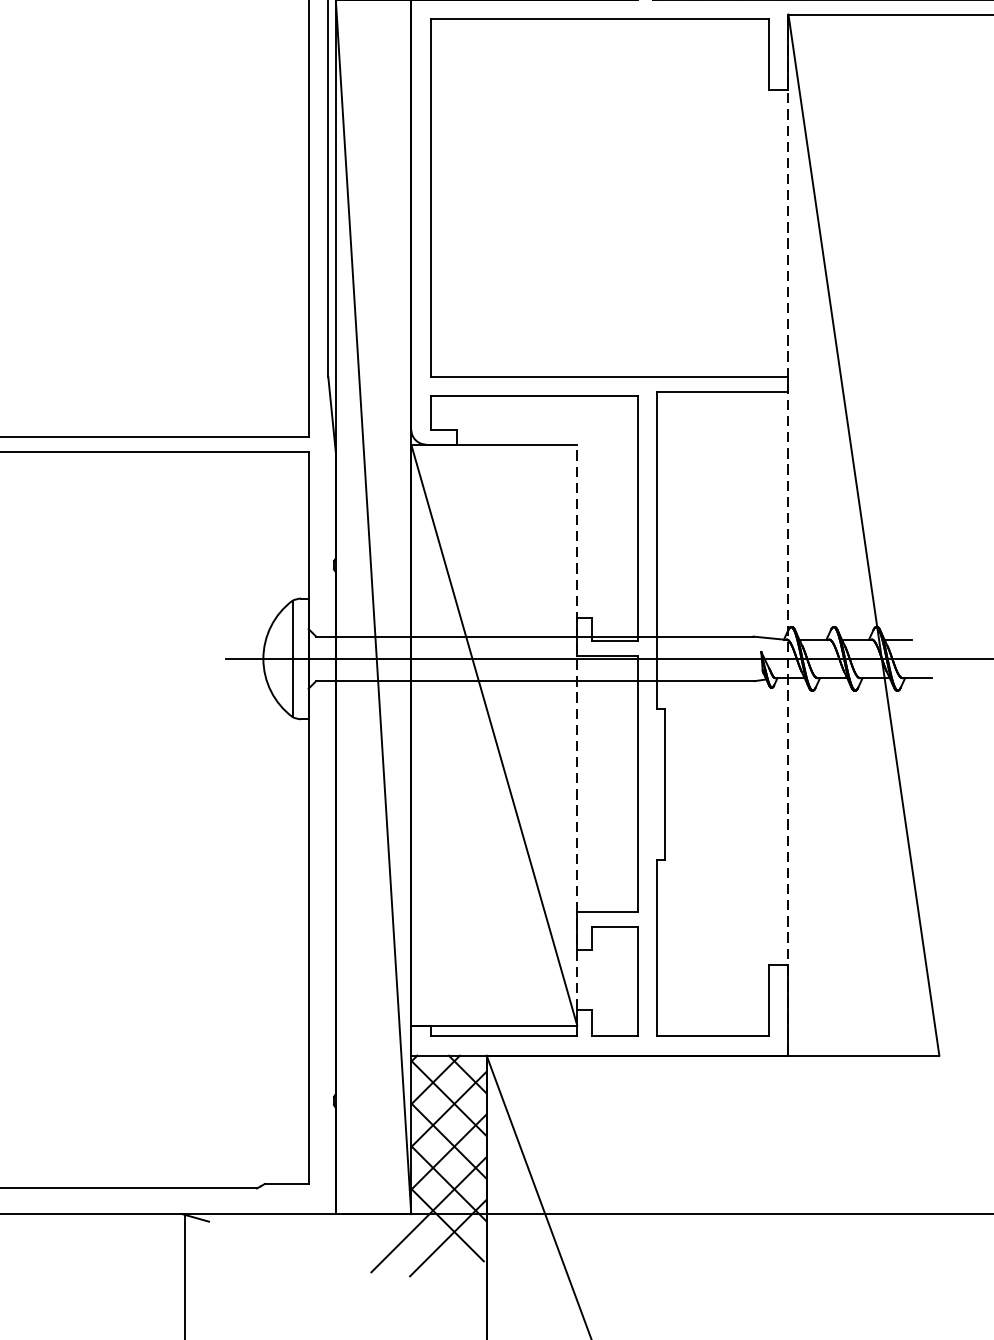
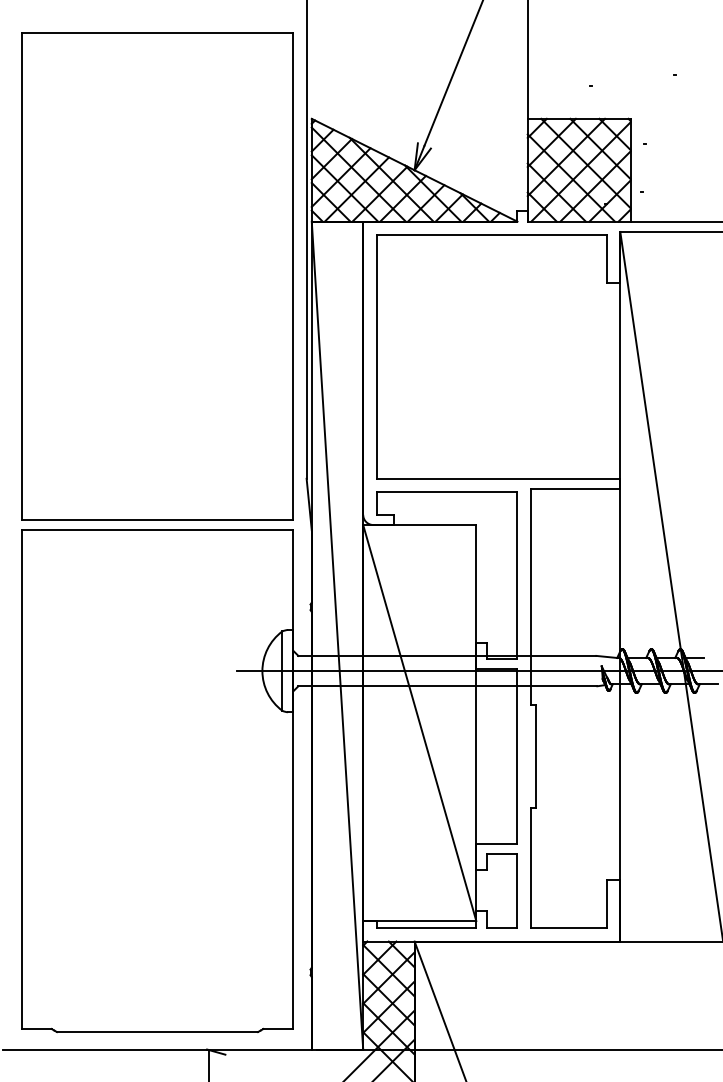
line: (788, 534) -> (620, 586), dashed -> solid
line: (577, 735) -> (476, 723), dashed -> solid

